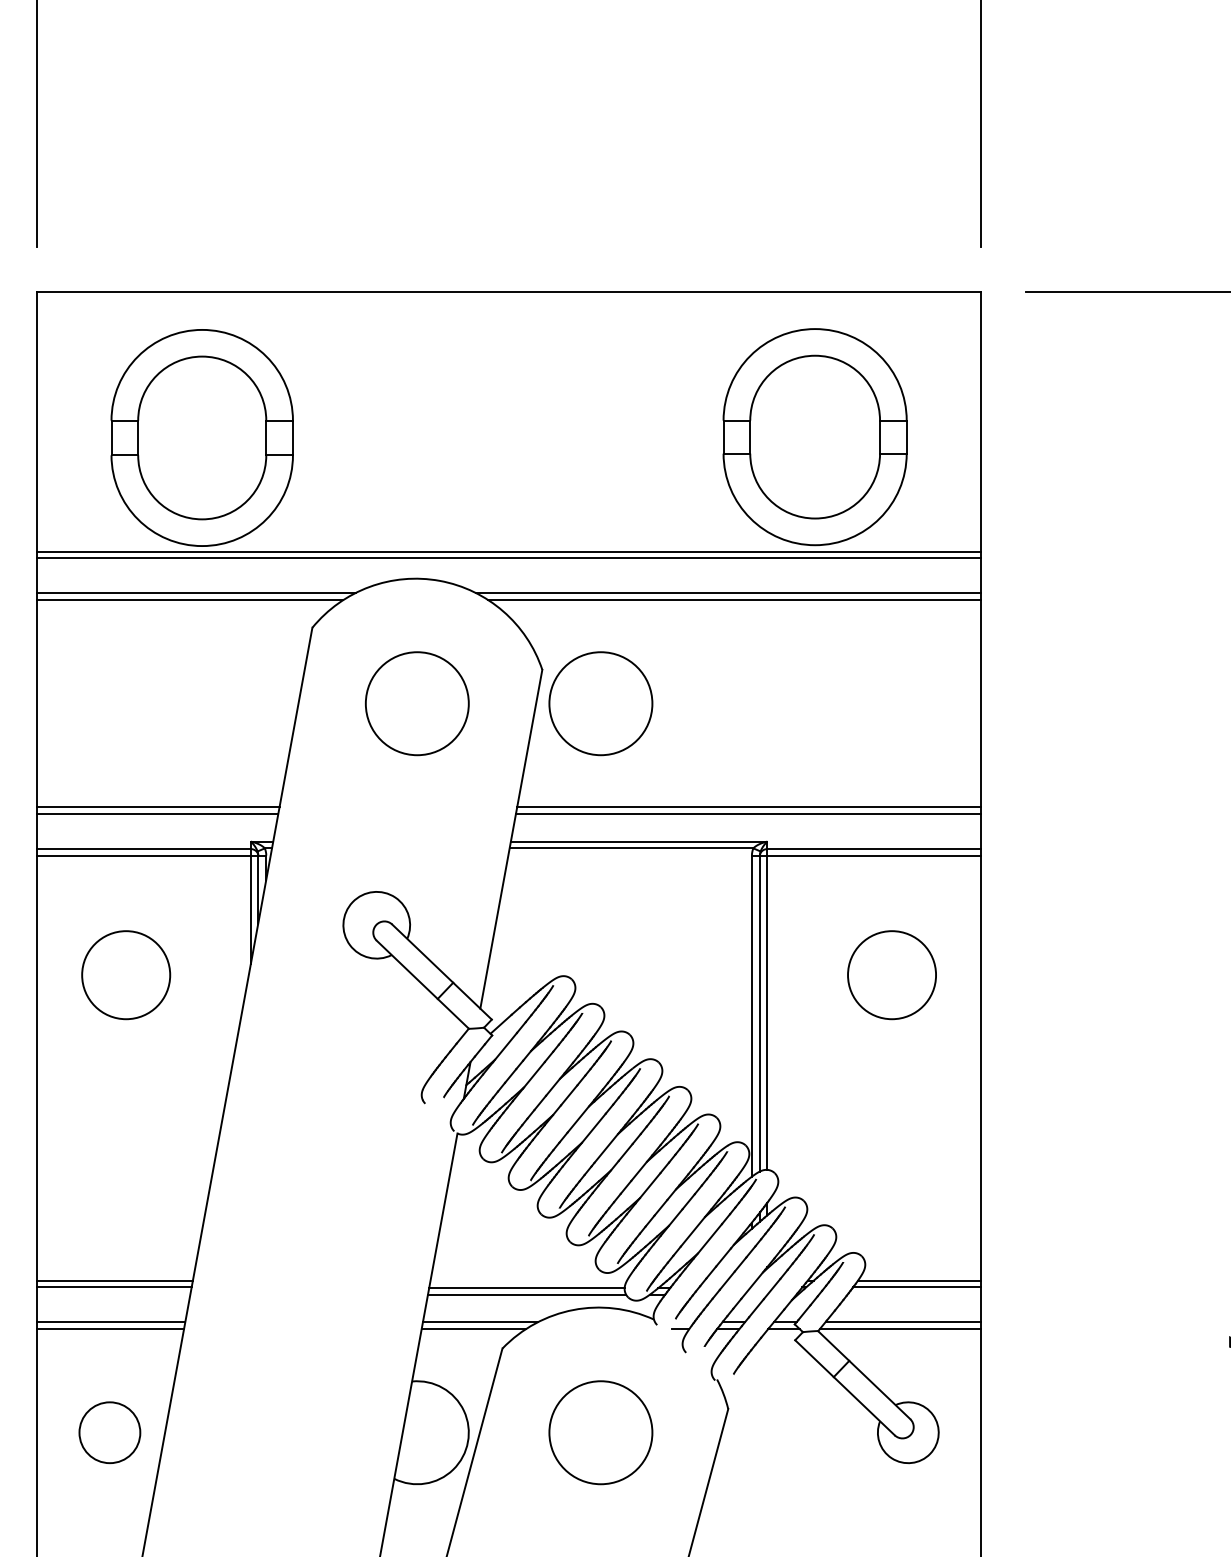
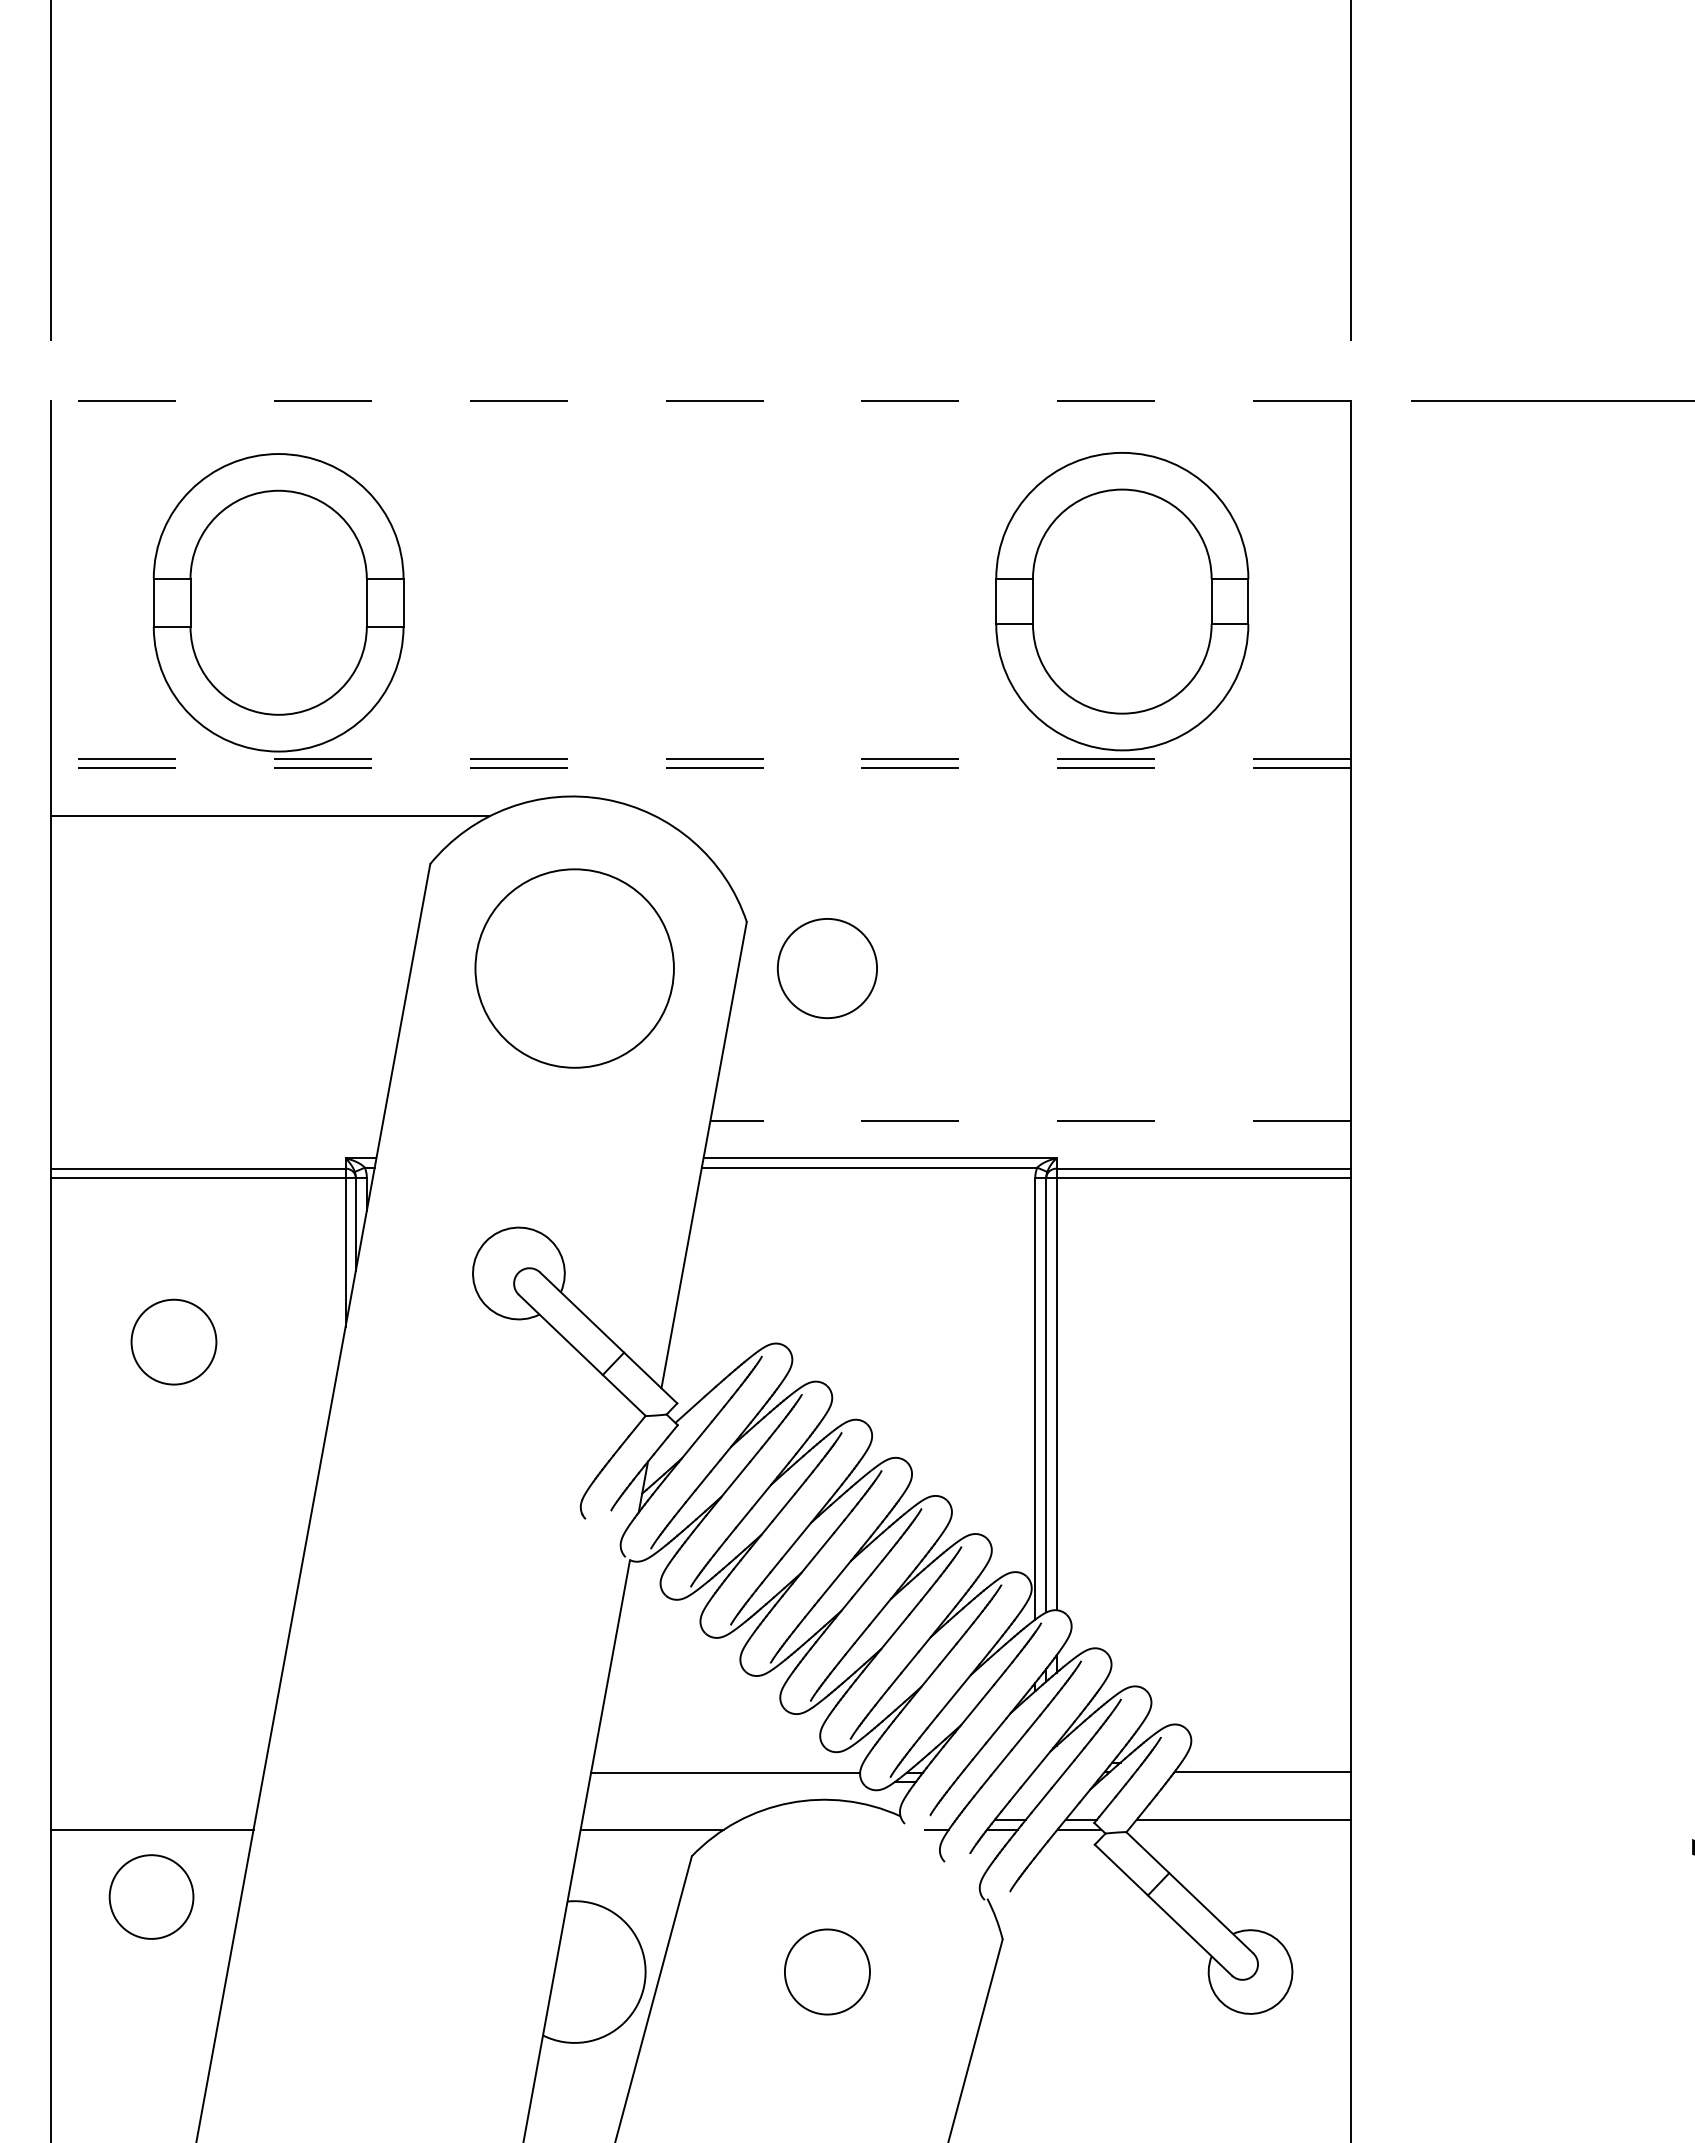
line: (508, 291) -> (700, 401), solid -> dashed
line: (508, 551) -> (700, 759), solid -> dashed
line: (508, 558) -> (700, 768), solid -> dashed
line: (728, 593) -> (1003, 816), removed
line: (189, 600) -> (261, 826), removed
line: (734, 600) -> (1011, 826), removed
circle: (417, 703) -> (574, 968), size x1.4
circle: (600, 703) -> (827, 968), size x0.7
line: (157, 806) -> (217, 1110), removed
line: (749, 806) -> (1031, 1110), removed
line: (157, 814) -> (216, 1120), removed
line: (748, 814) -> (1030, 1120), solid -> dashed
circle: (125, 974) -> (173, 1341), size x0.7
circle: (891, 974) -> (1227, 1341), removed
line: (114, 1280) -> (157, 1762), removed
line: (919, 1280) -> (1266, 1762), removed
line: (114, 1287) -> (157, 1771), removed
line: (526, 1295) -> (725, 1782), removed
line: (110, 1321) -> (152, 1819), removed
line: (480, 1321) -> (661, 1819), removed
line: (900, 1329) -> (1239, 1829), removed
circle: (109, 1432) -> (151, 1896), moved
circle: (600, 1432) -> (827, 1971), size x0.6

